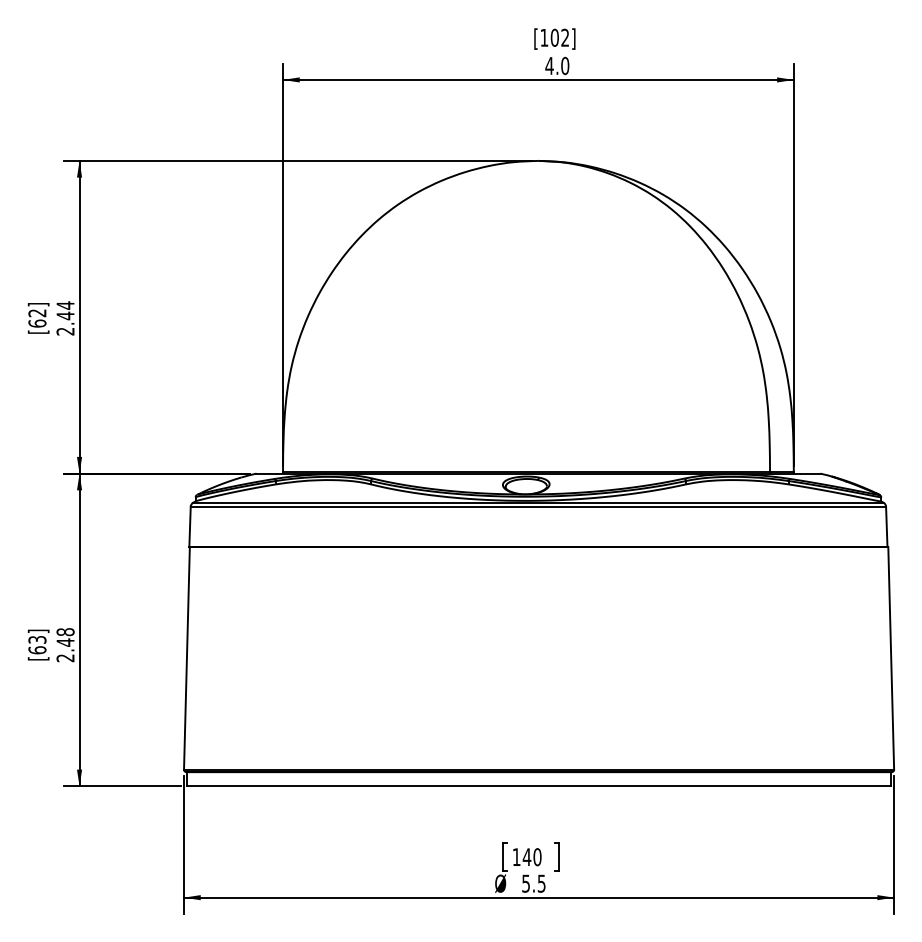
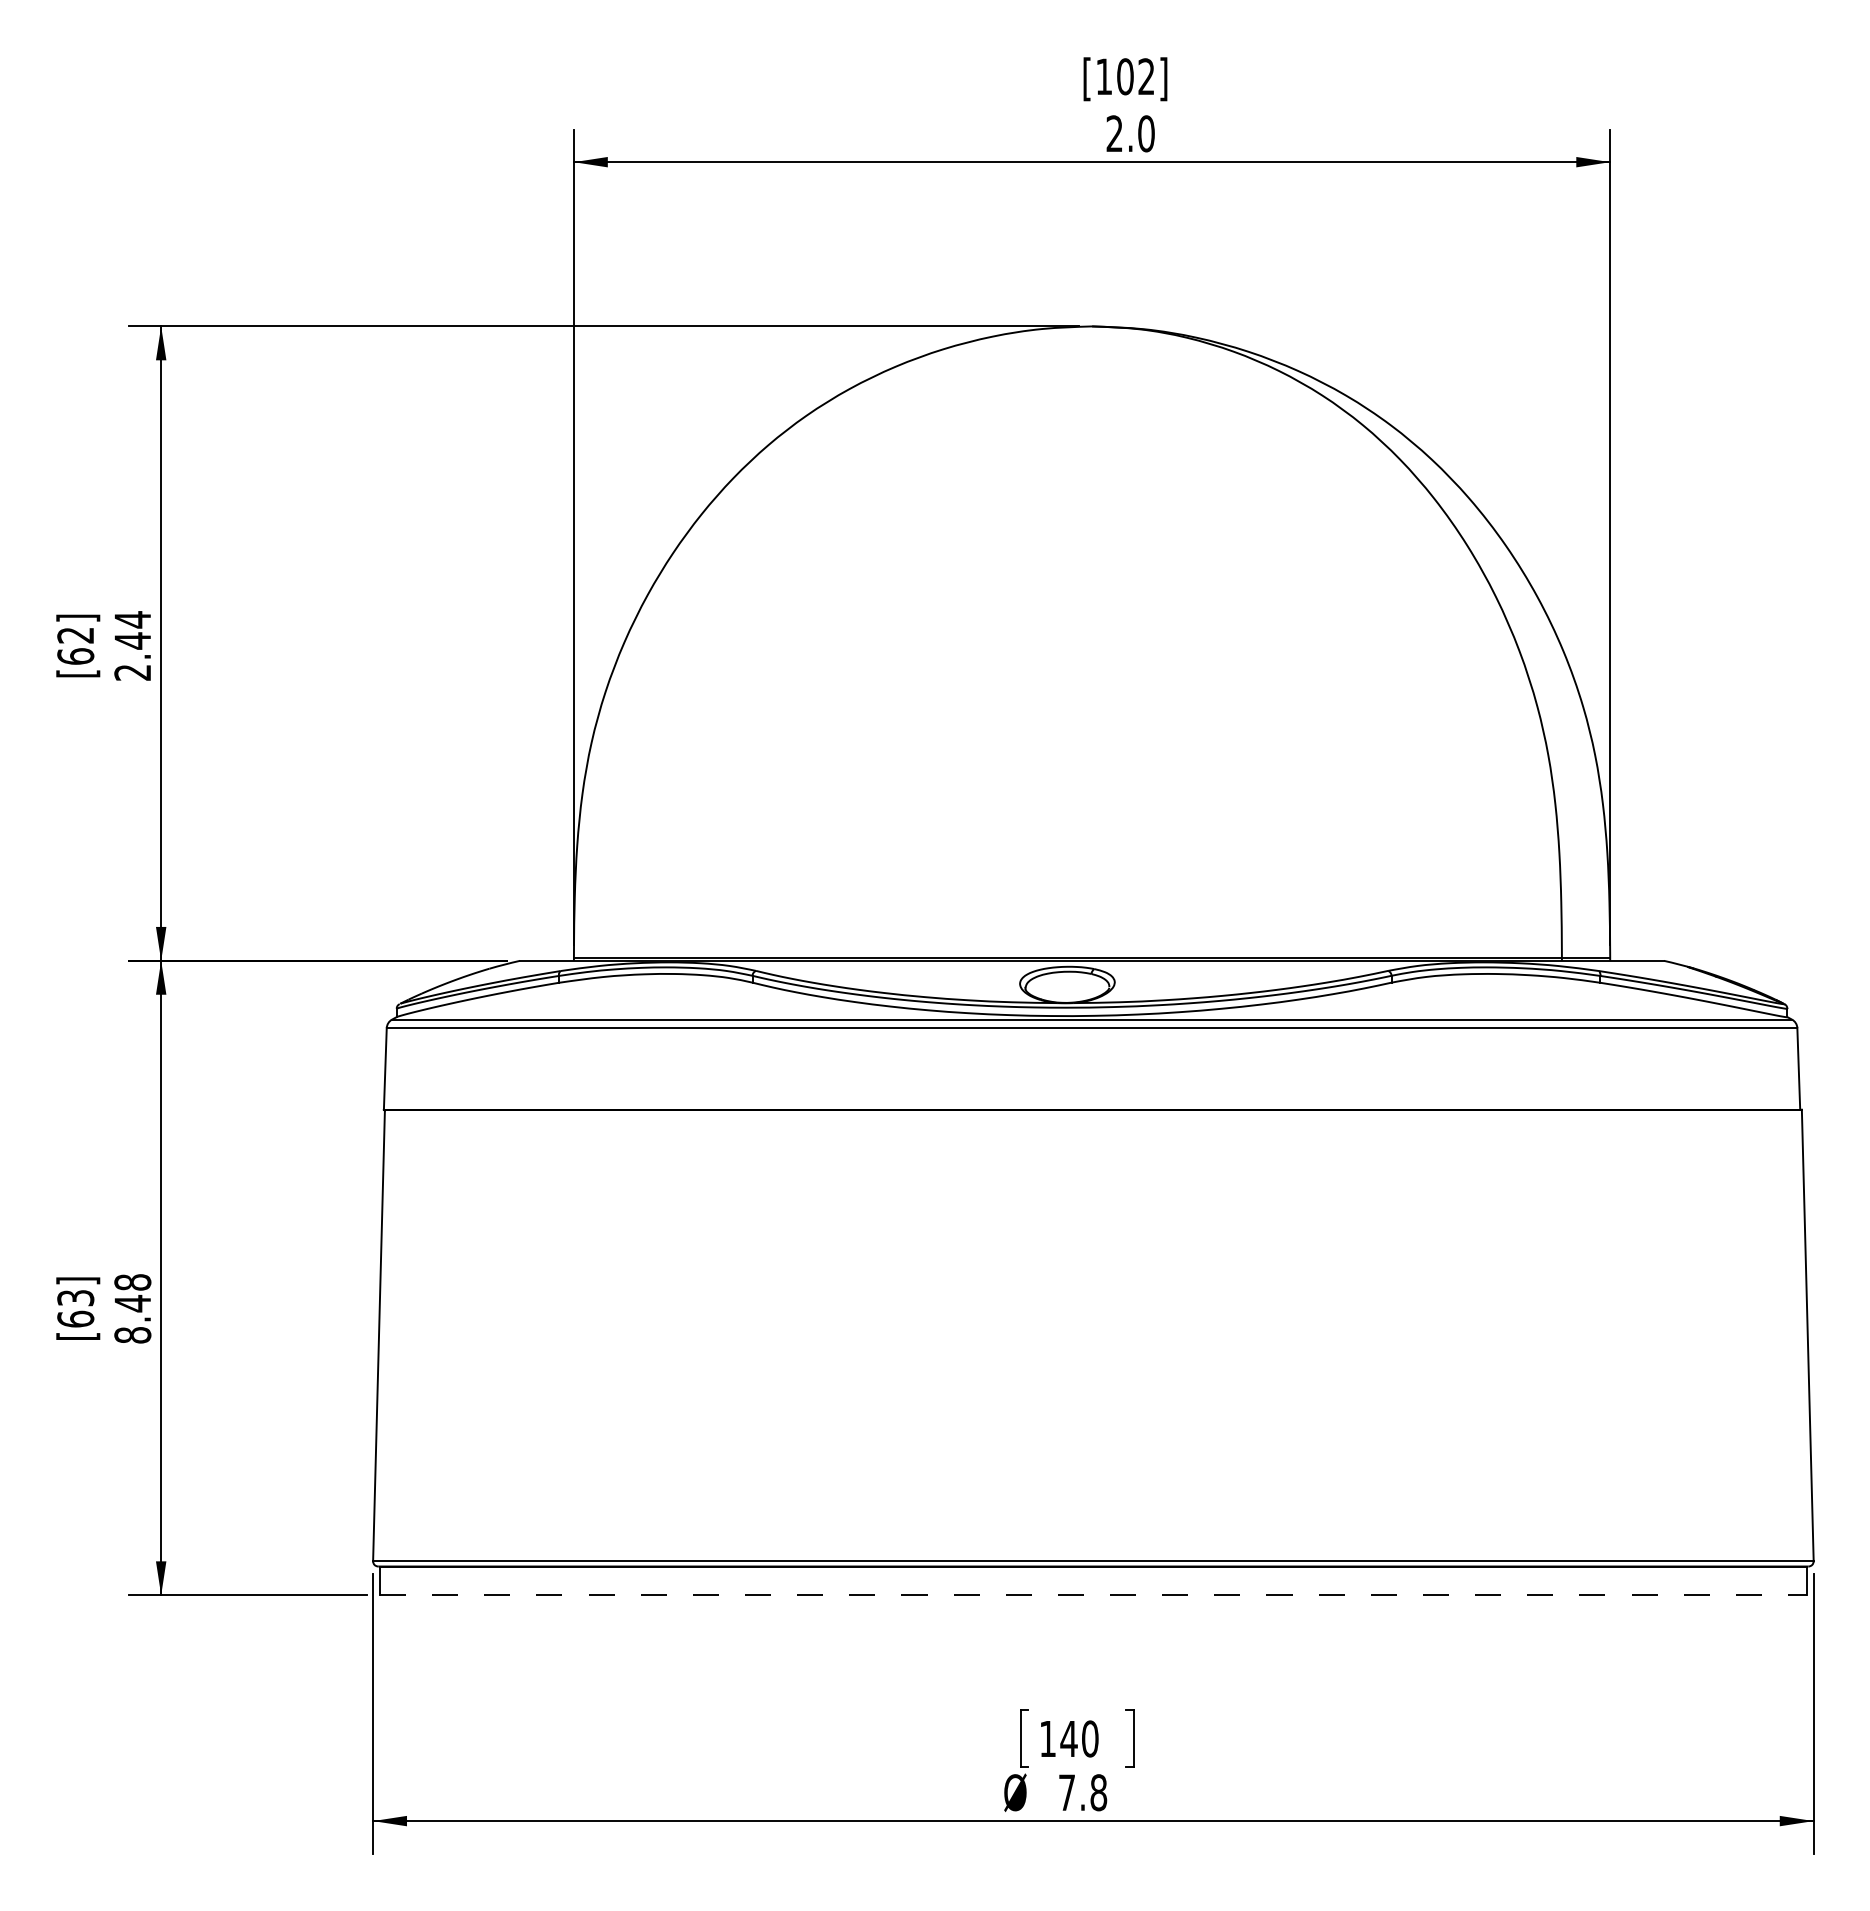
text: (549, 65) -> (1114, 132), 4.0 -> 2.0
text: (65, 658) -> (132, 1335), 2.48 -> 8.48
line: (539, 786) -> (1094, 1595), solid -> dashed
text: (533, 883) -> (1082, 1792), 5.5 -> 7.8

